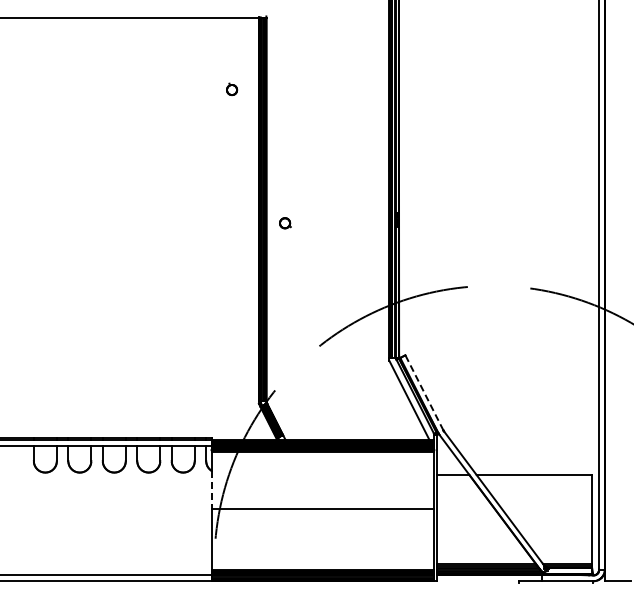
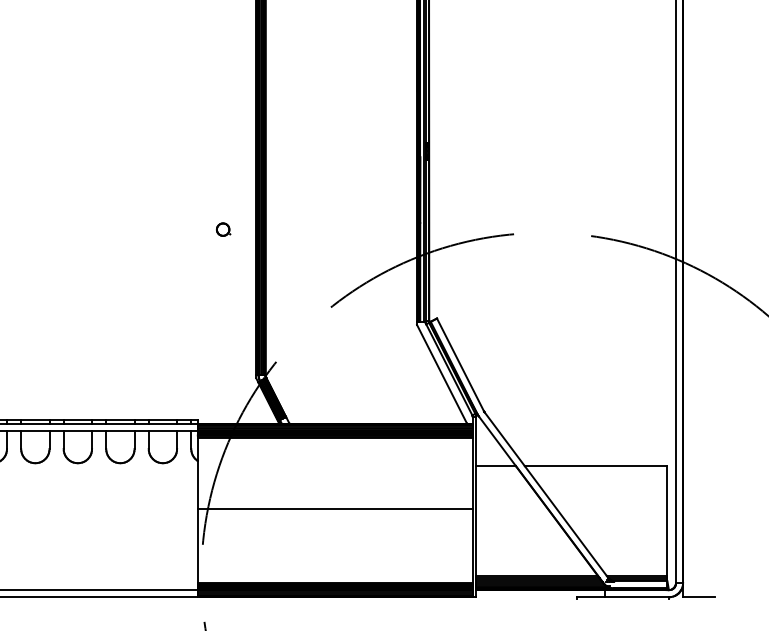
part: (285, 223) -> (223, 229), moved
line: (424, 392) -> (460, 364), dashed -> solid
line: (211, 490) -> (197, 485), dashed -> solid

